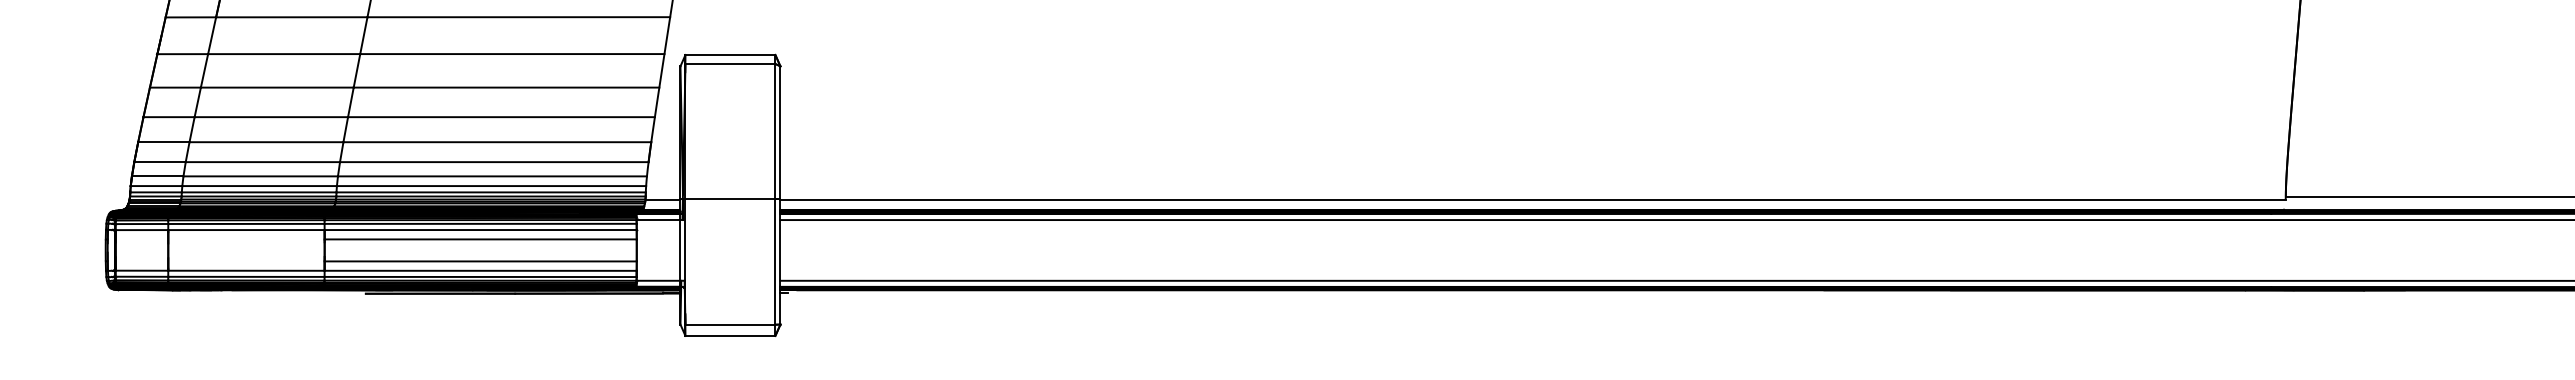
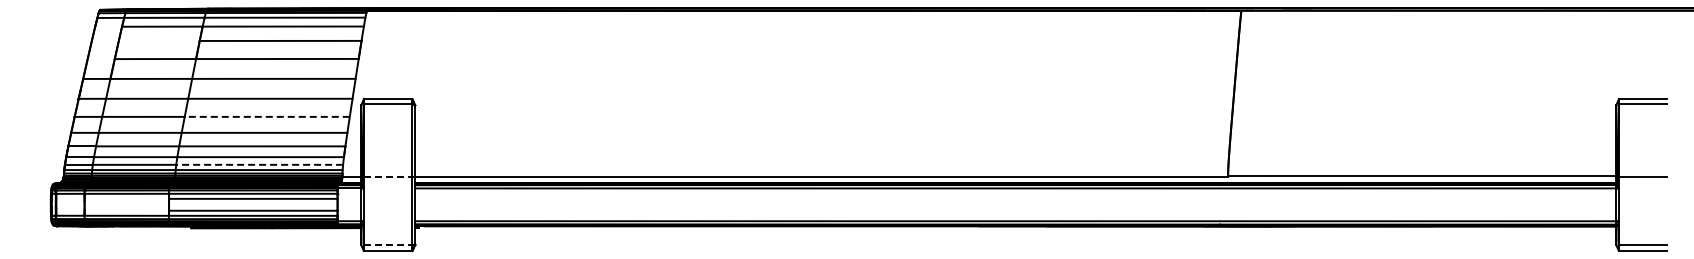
line: (506, 86) -> (267, 116), solid -> dashed
line: (492, 175) -> (259, 164), solid -> dashed
line: (731, 199) -> (388, 177), solid -> dashed
line: (731, 323) -> (388, 244), solid -> dashed

